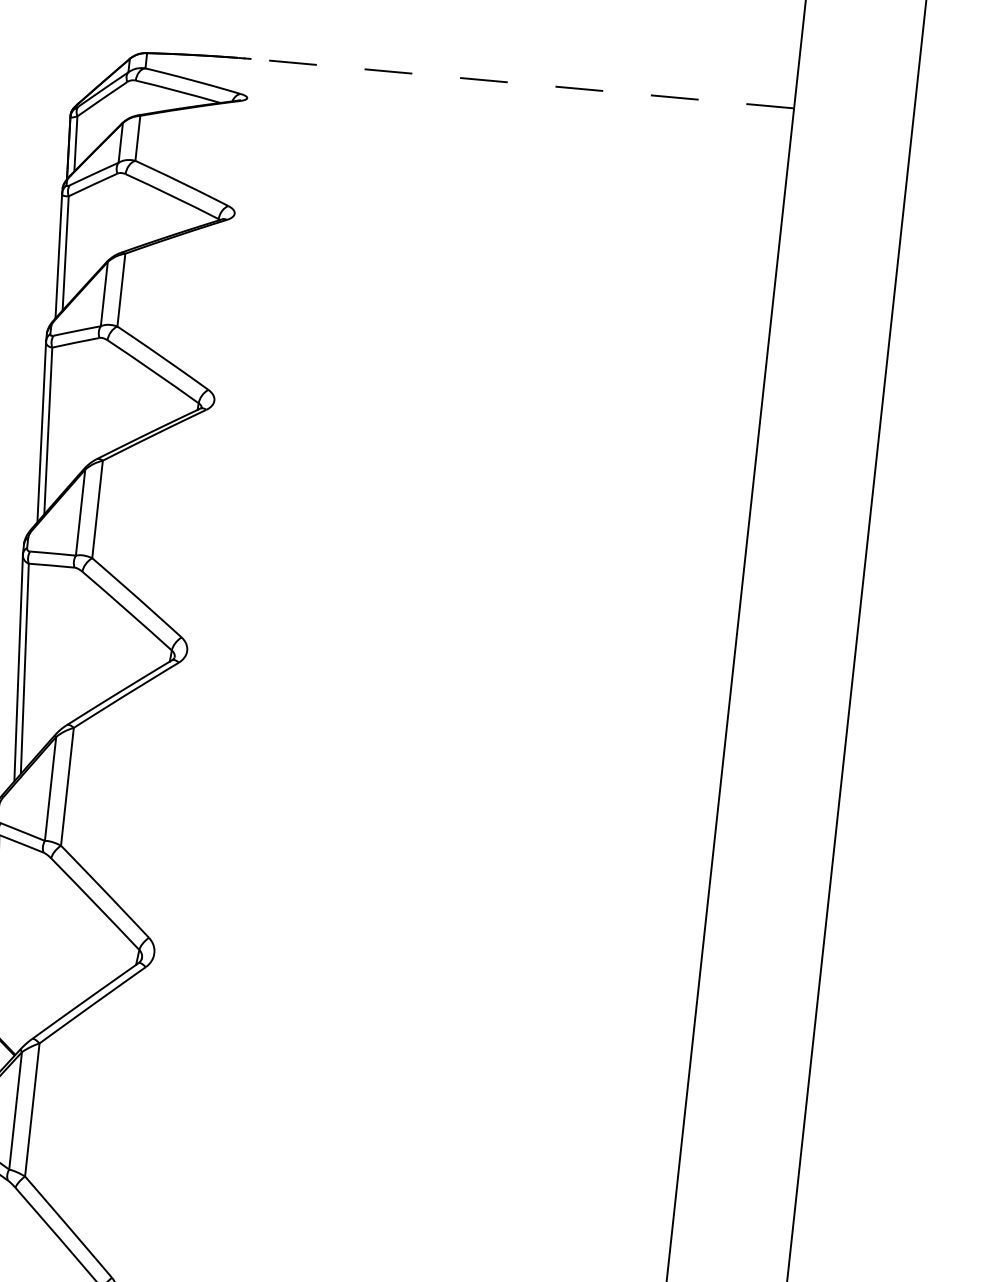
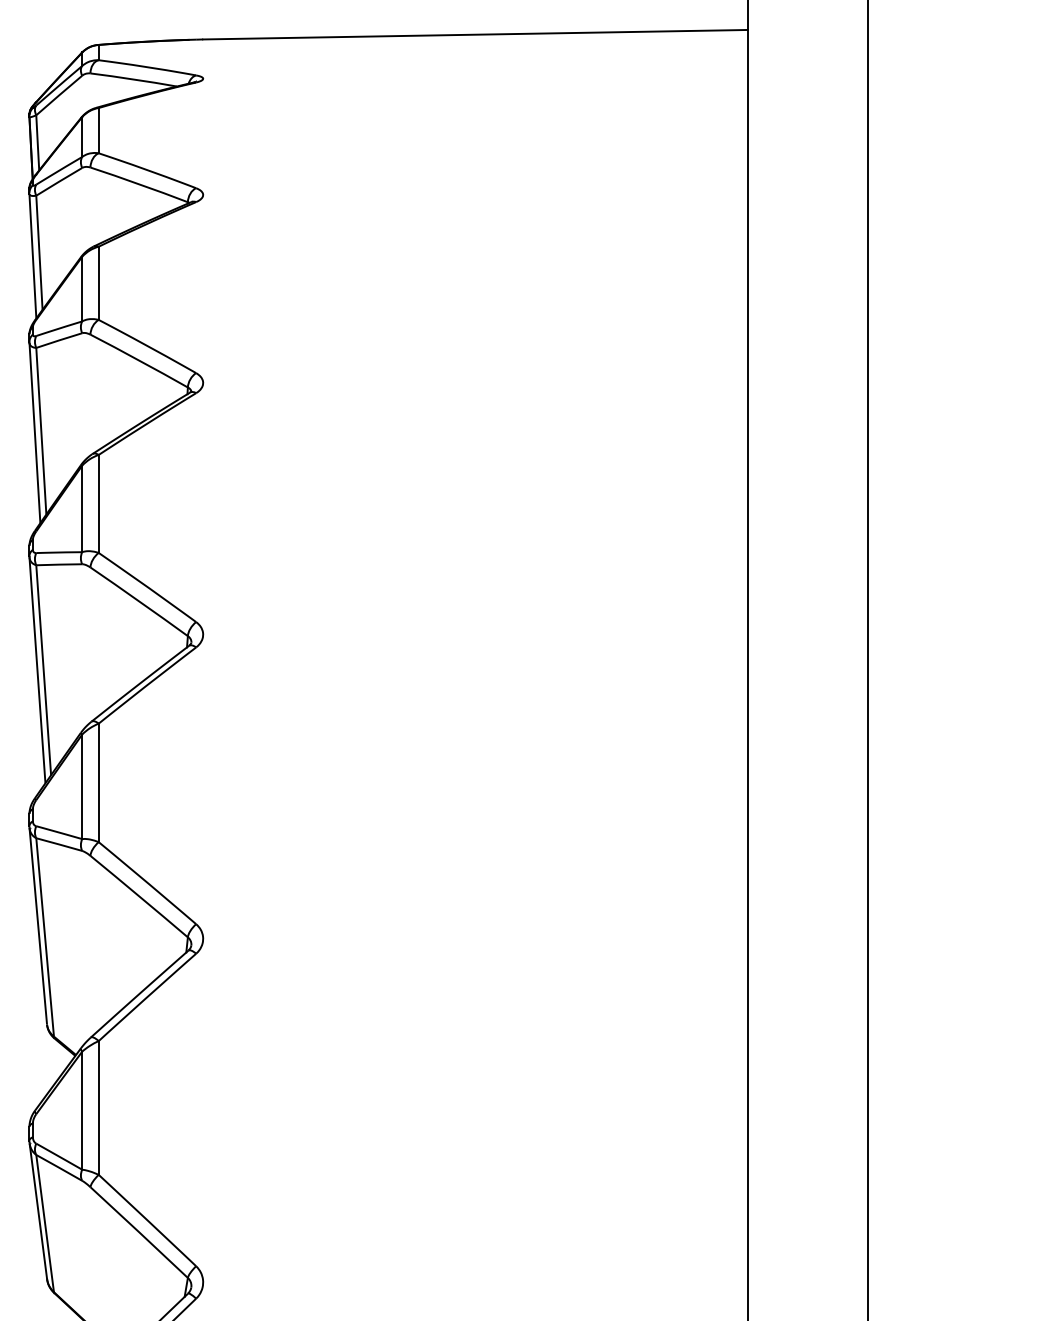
line: (522, 83) -> (475, 34), dashed -> solid

